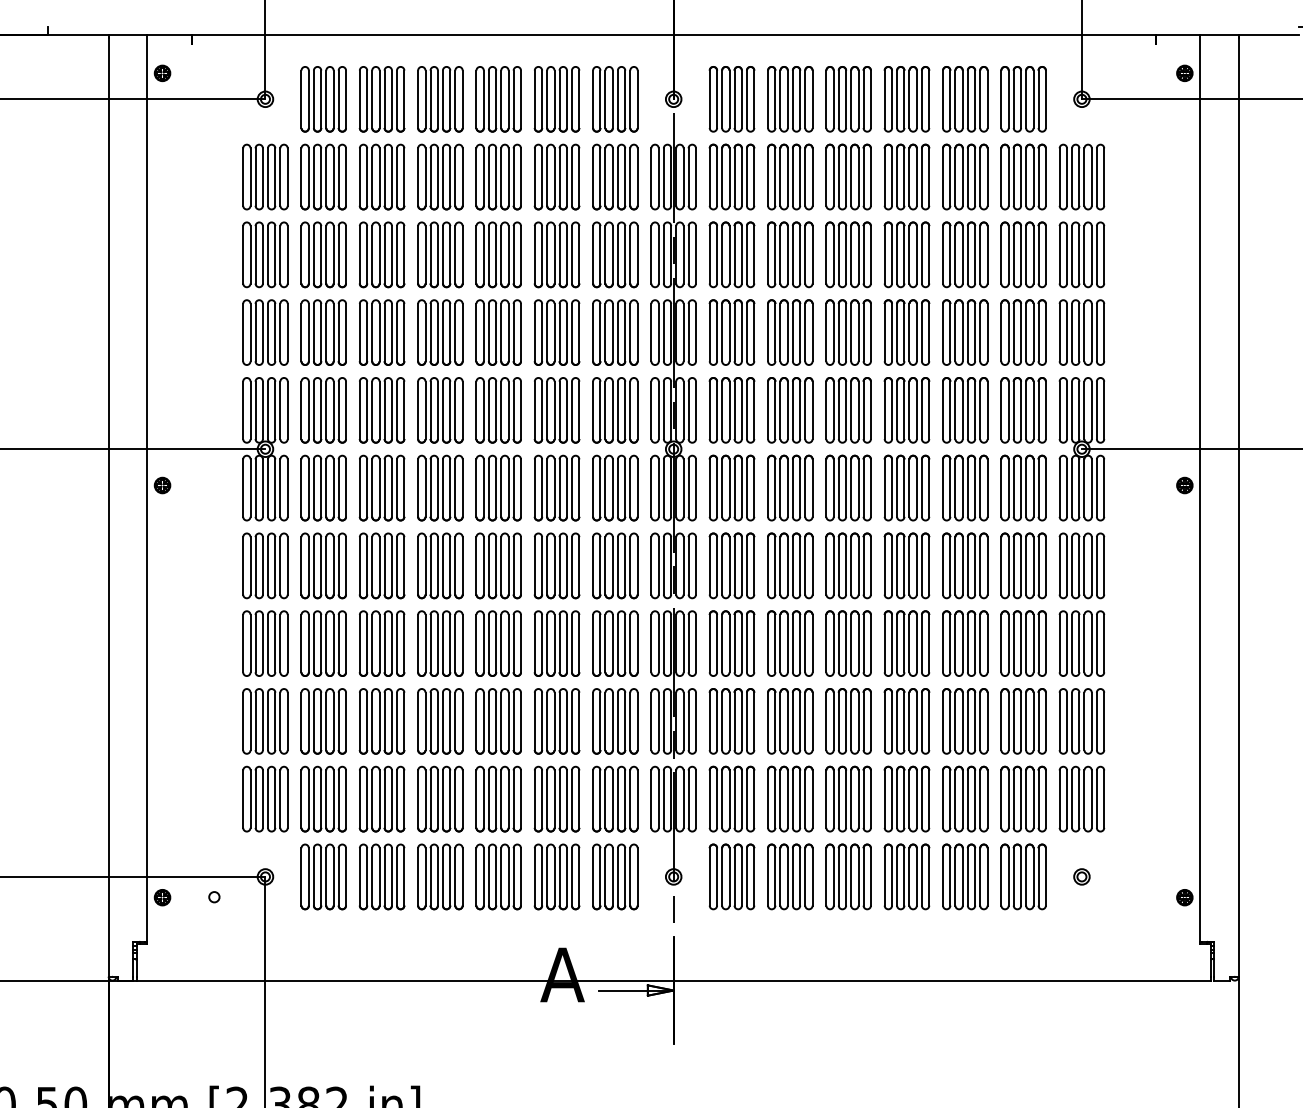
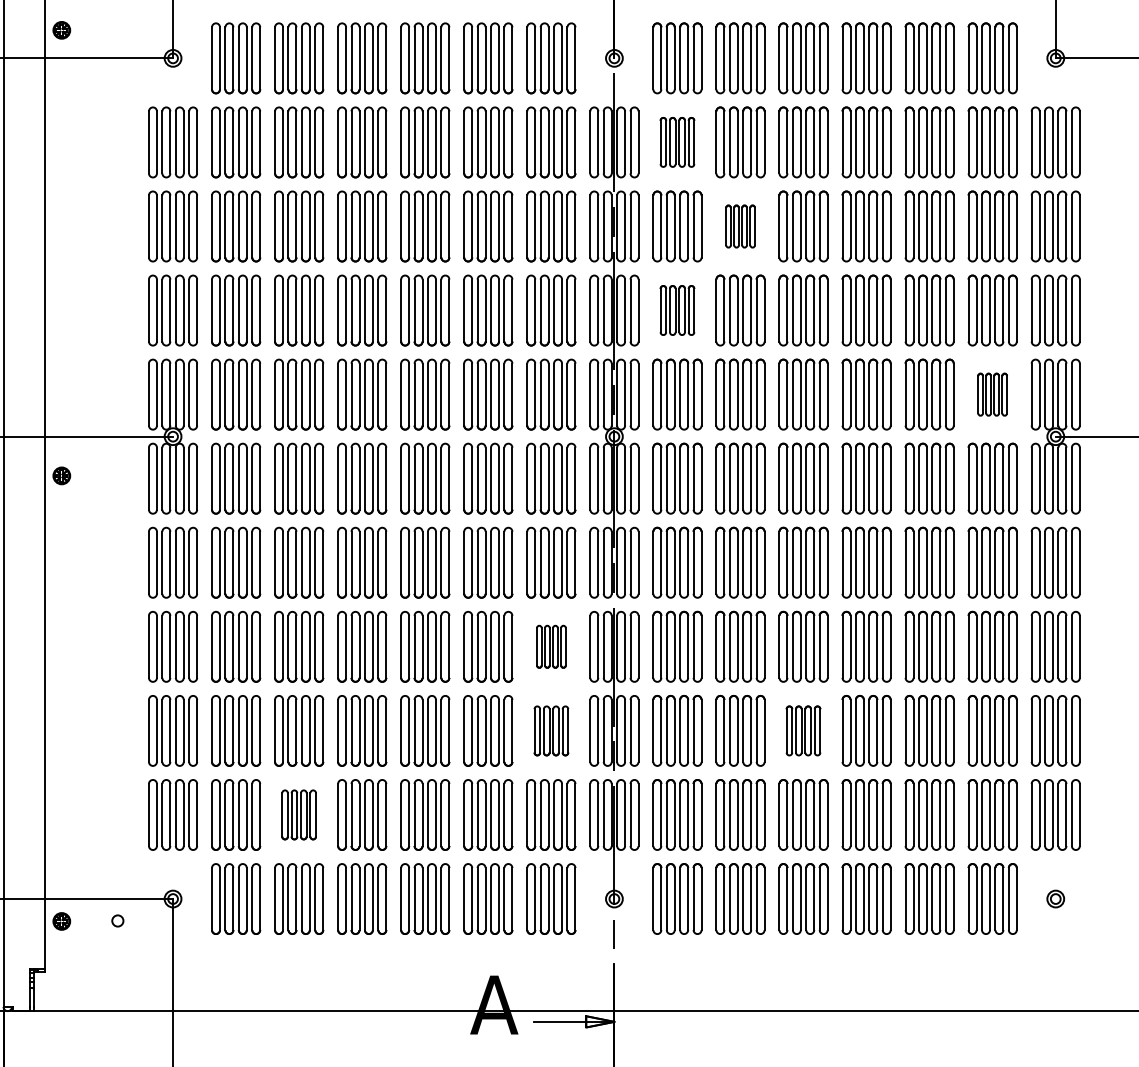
part: (731, 176) -> (676, 141), size x0.7
part: (790, 254) -> (740, 226), size x0.6
part: (731, 332) -> (676, 310), size x0.7
part: (1023, 410) -> (992, 394), size x0.6
part: (615, 643) -> (551, 646), size x0.6
part: (615, 721) -> (551, 731), size x0.7
part: (848, 721) -> (803, 731), size x0.7
part: (381, 798) -> (298, 814), size x0.7

